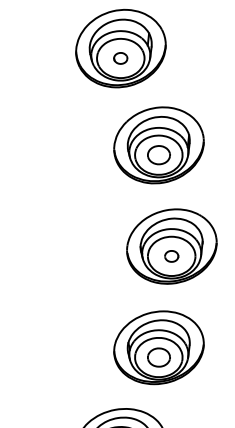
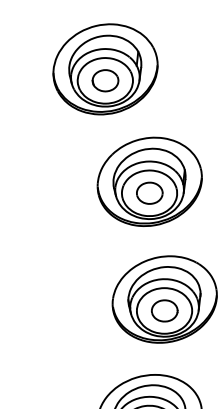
part: (120, 58) -> (105, 80), size x1.67
part: (171, 256) -> (164, 311), size x1.67

